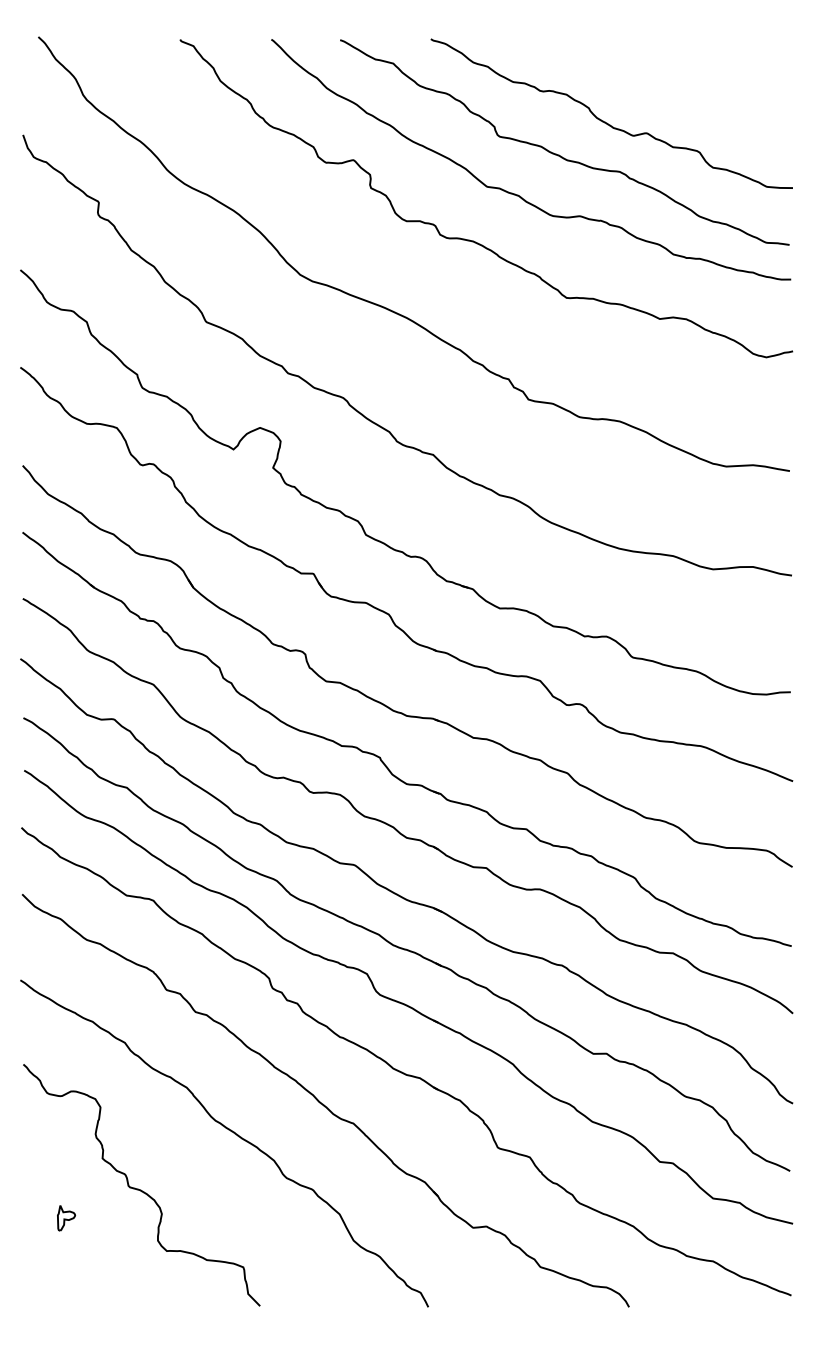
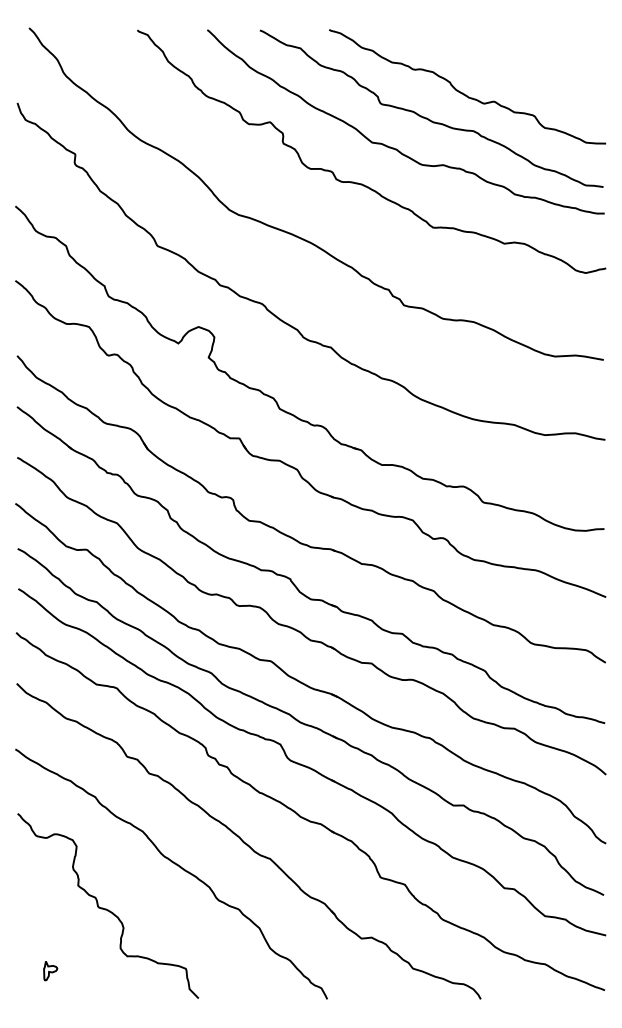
part: (66, 1218) -> (50, 971), moved

